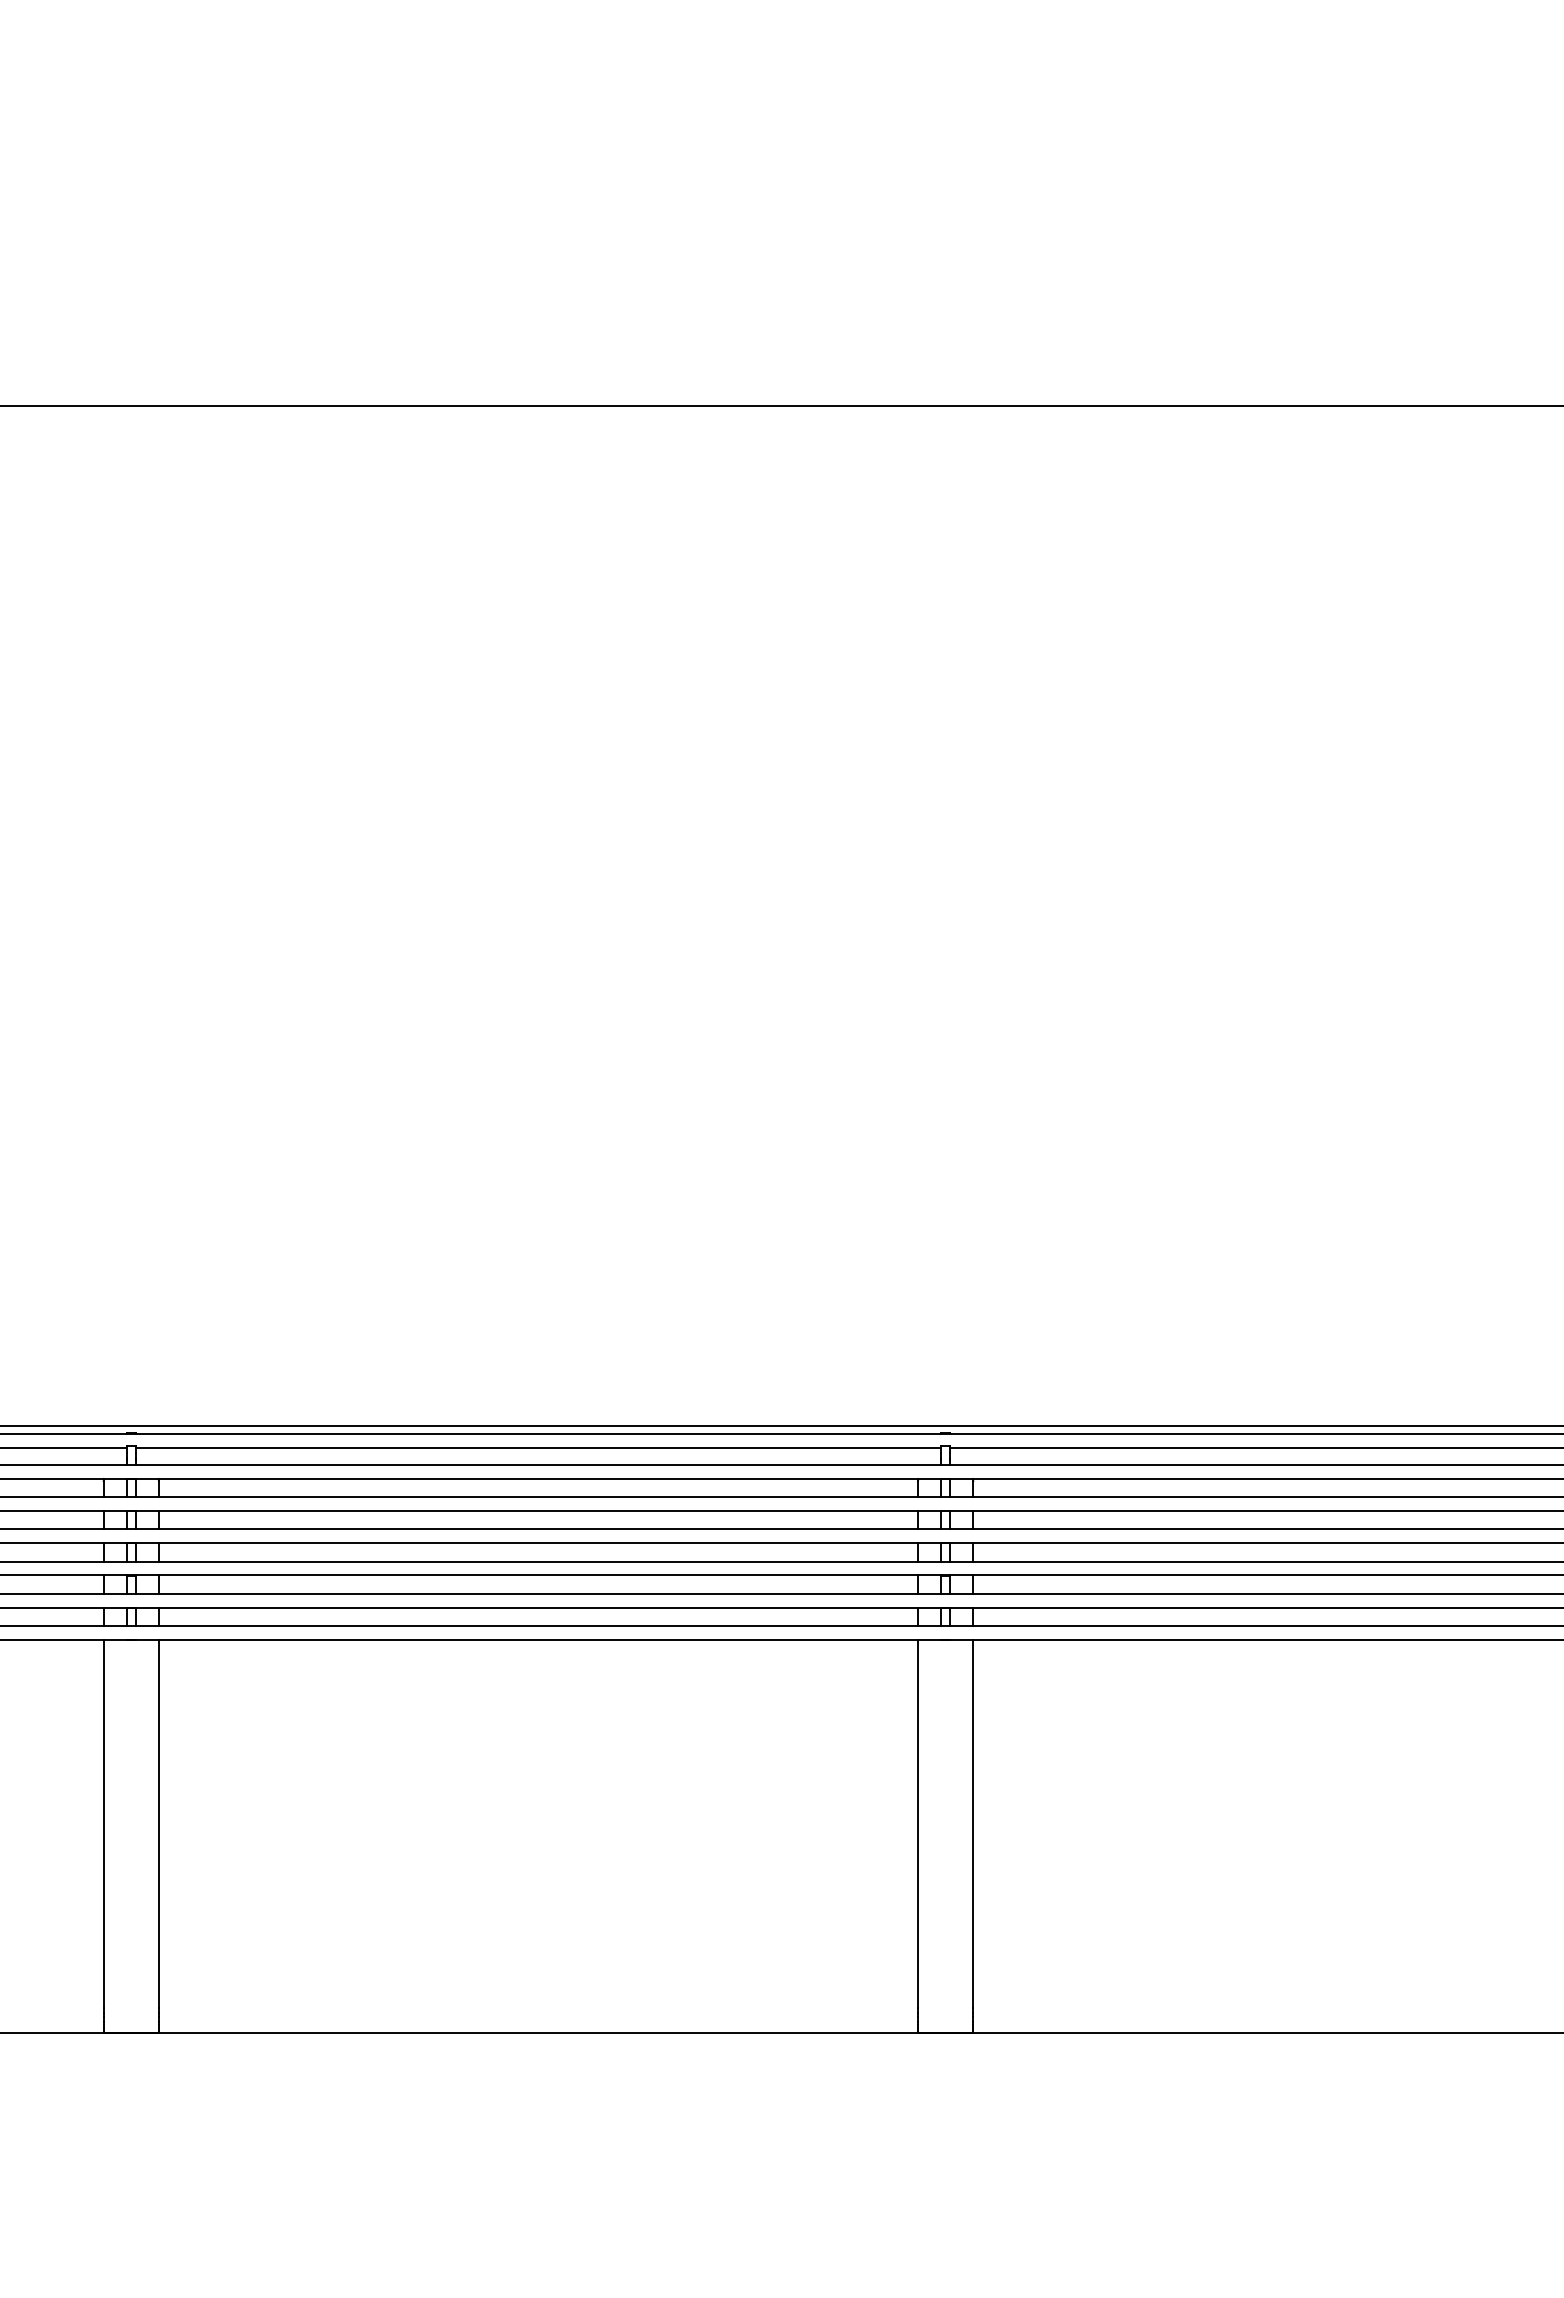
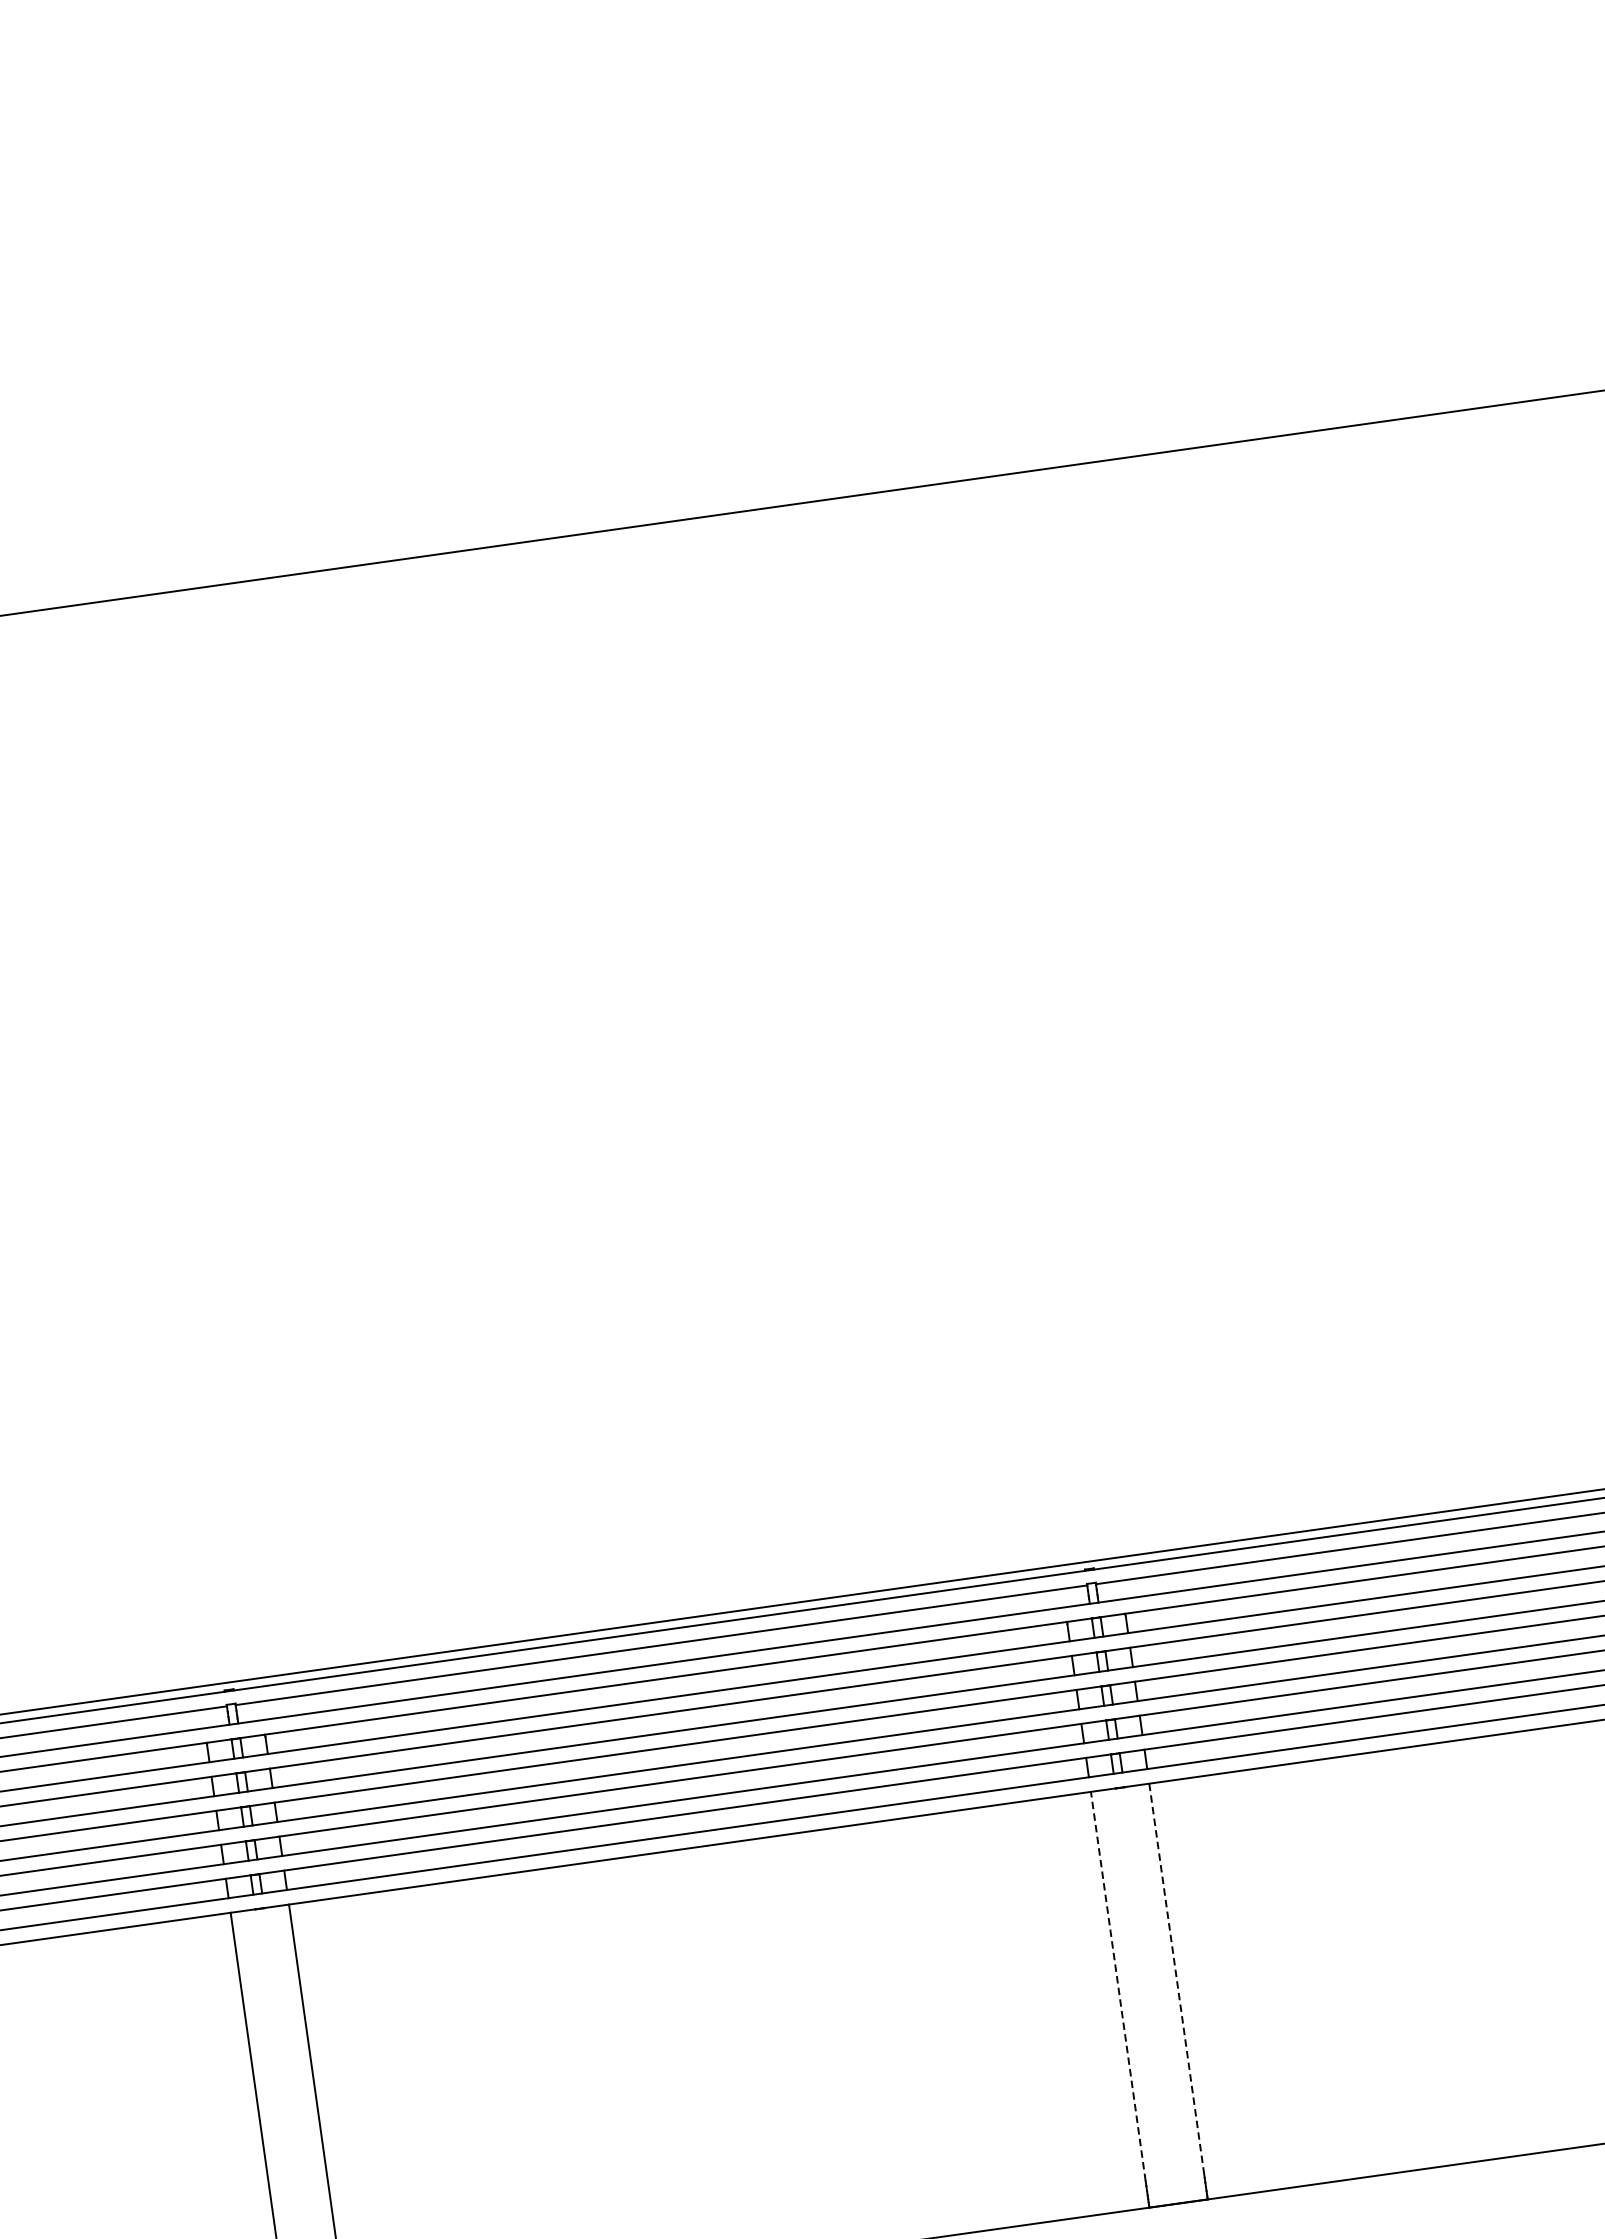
line: (918, 1823) -> (1118, 1985), solid -> dashed
line: (973, 1824) -> (1177, 1978), solid -> dashed

